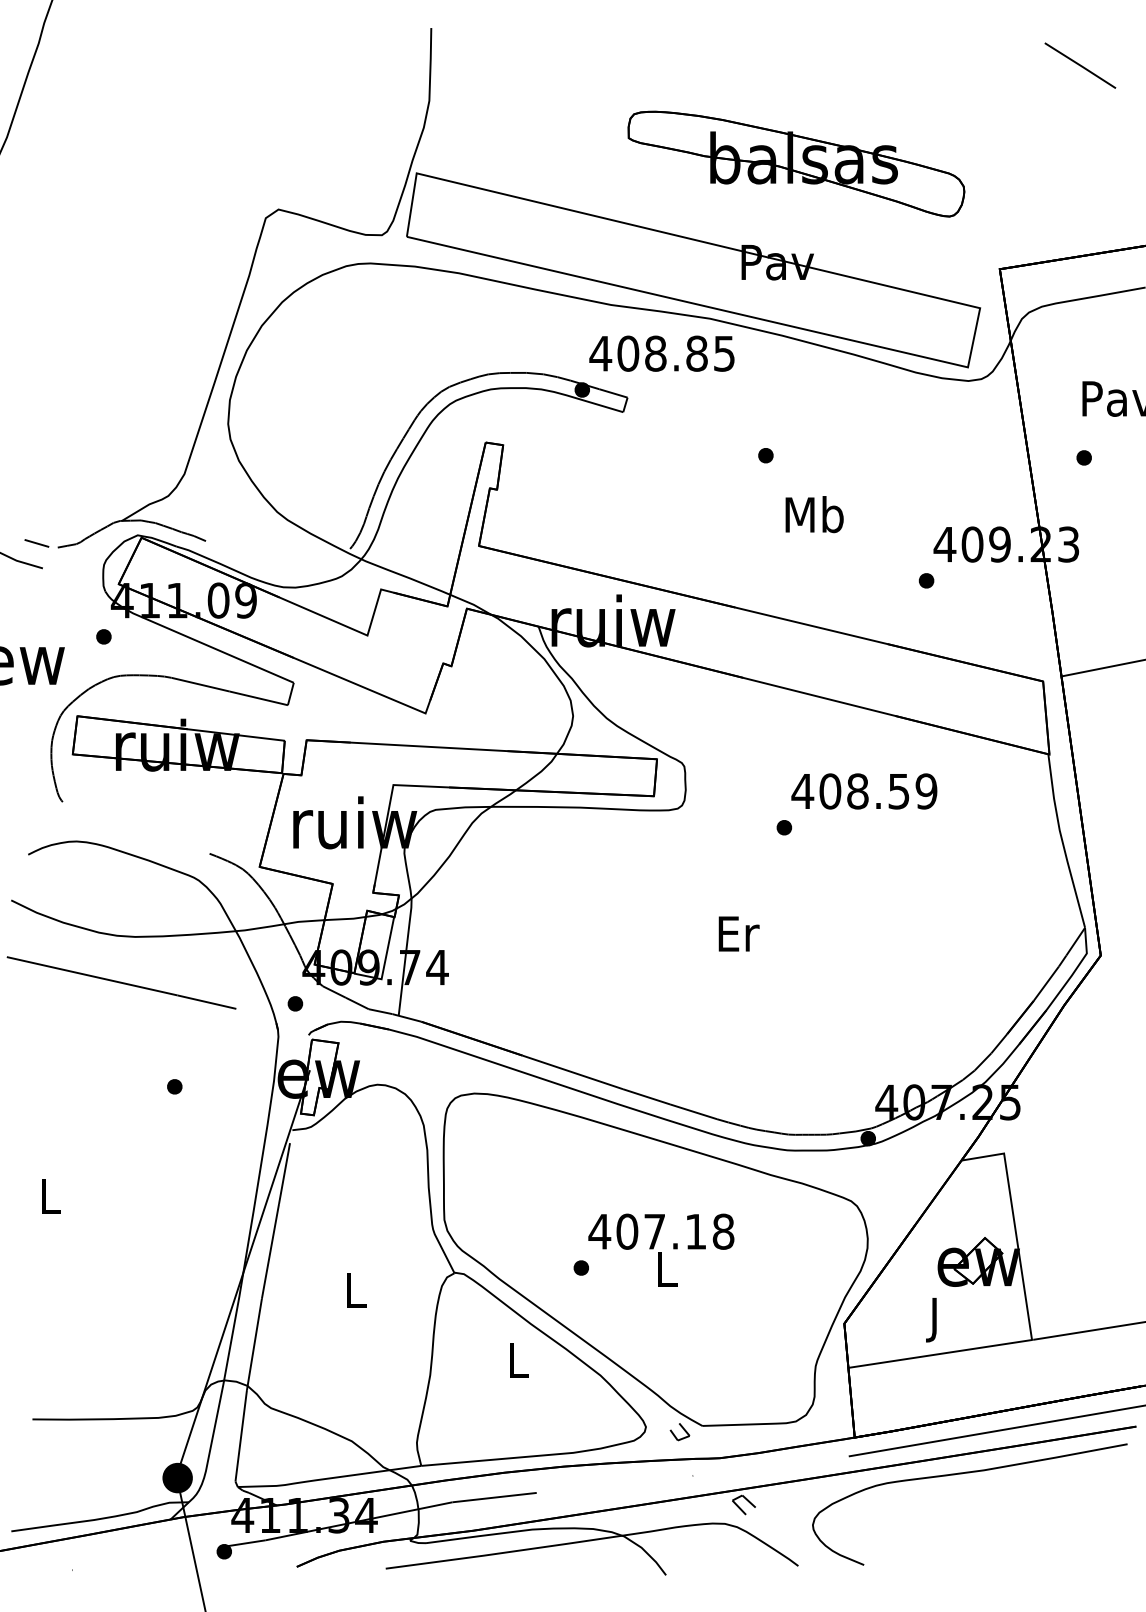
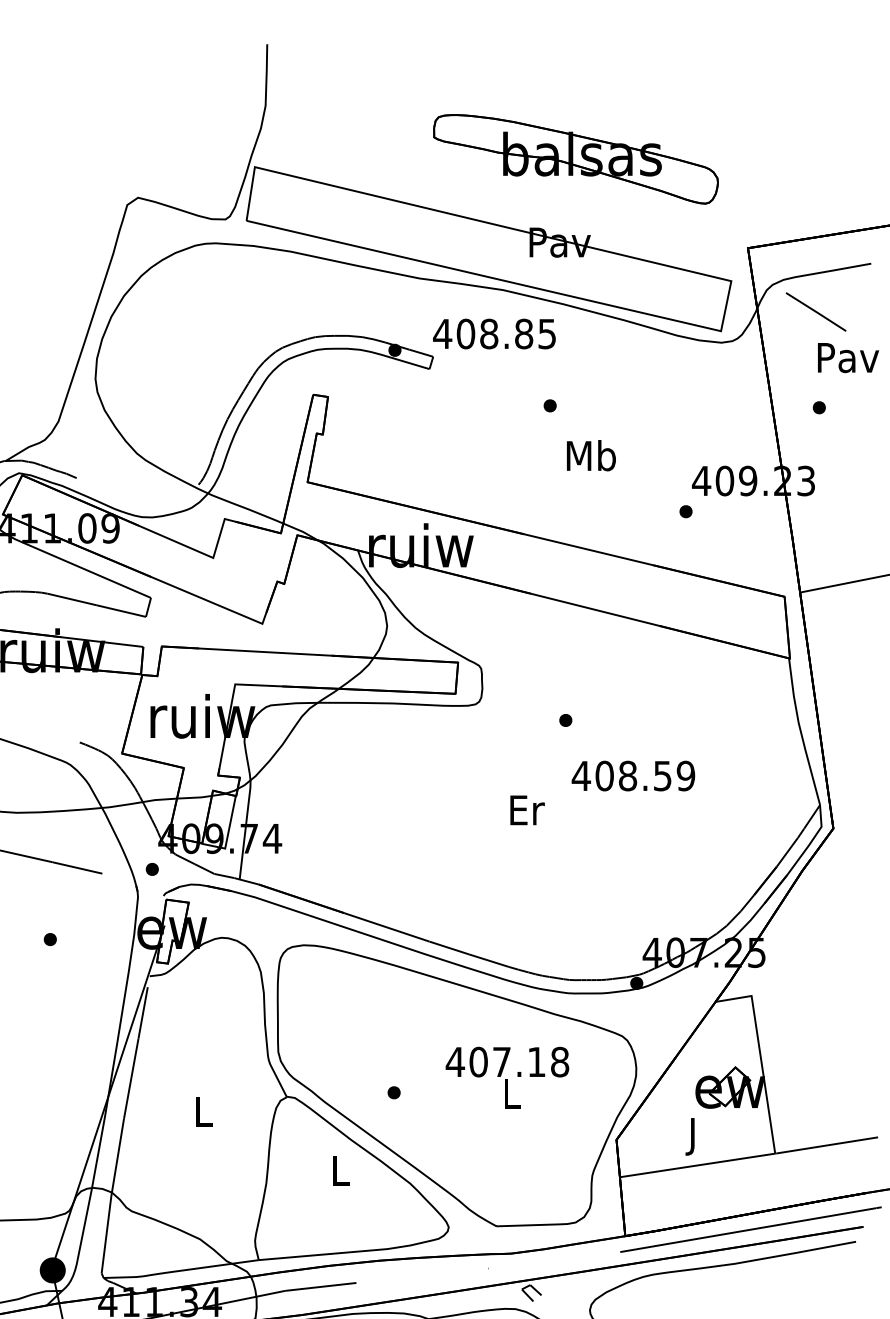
line: (1080, 65) -> (816, 311), moved
text: (661, 353) -> (494, 333), moved
text: (864, 791) -> (633, 776), moved
text: (661, 1249) -> (507, 1077), moved
line: (683, 1430) -> (480, 1230), removed

